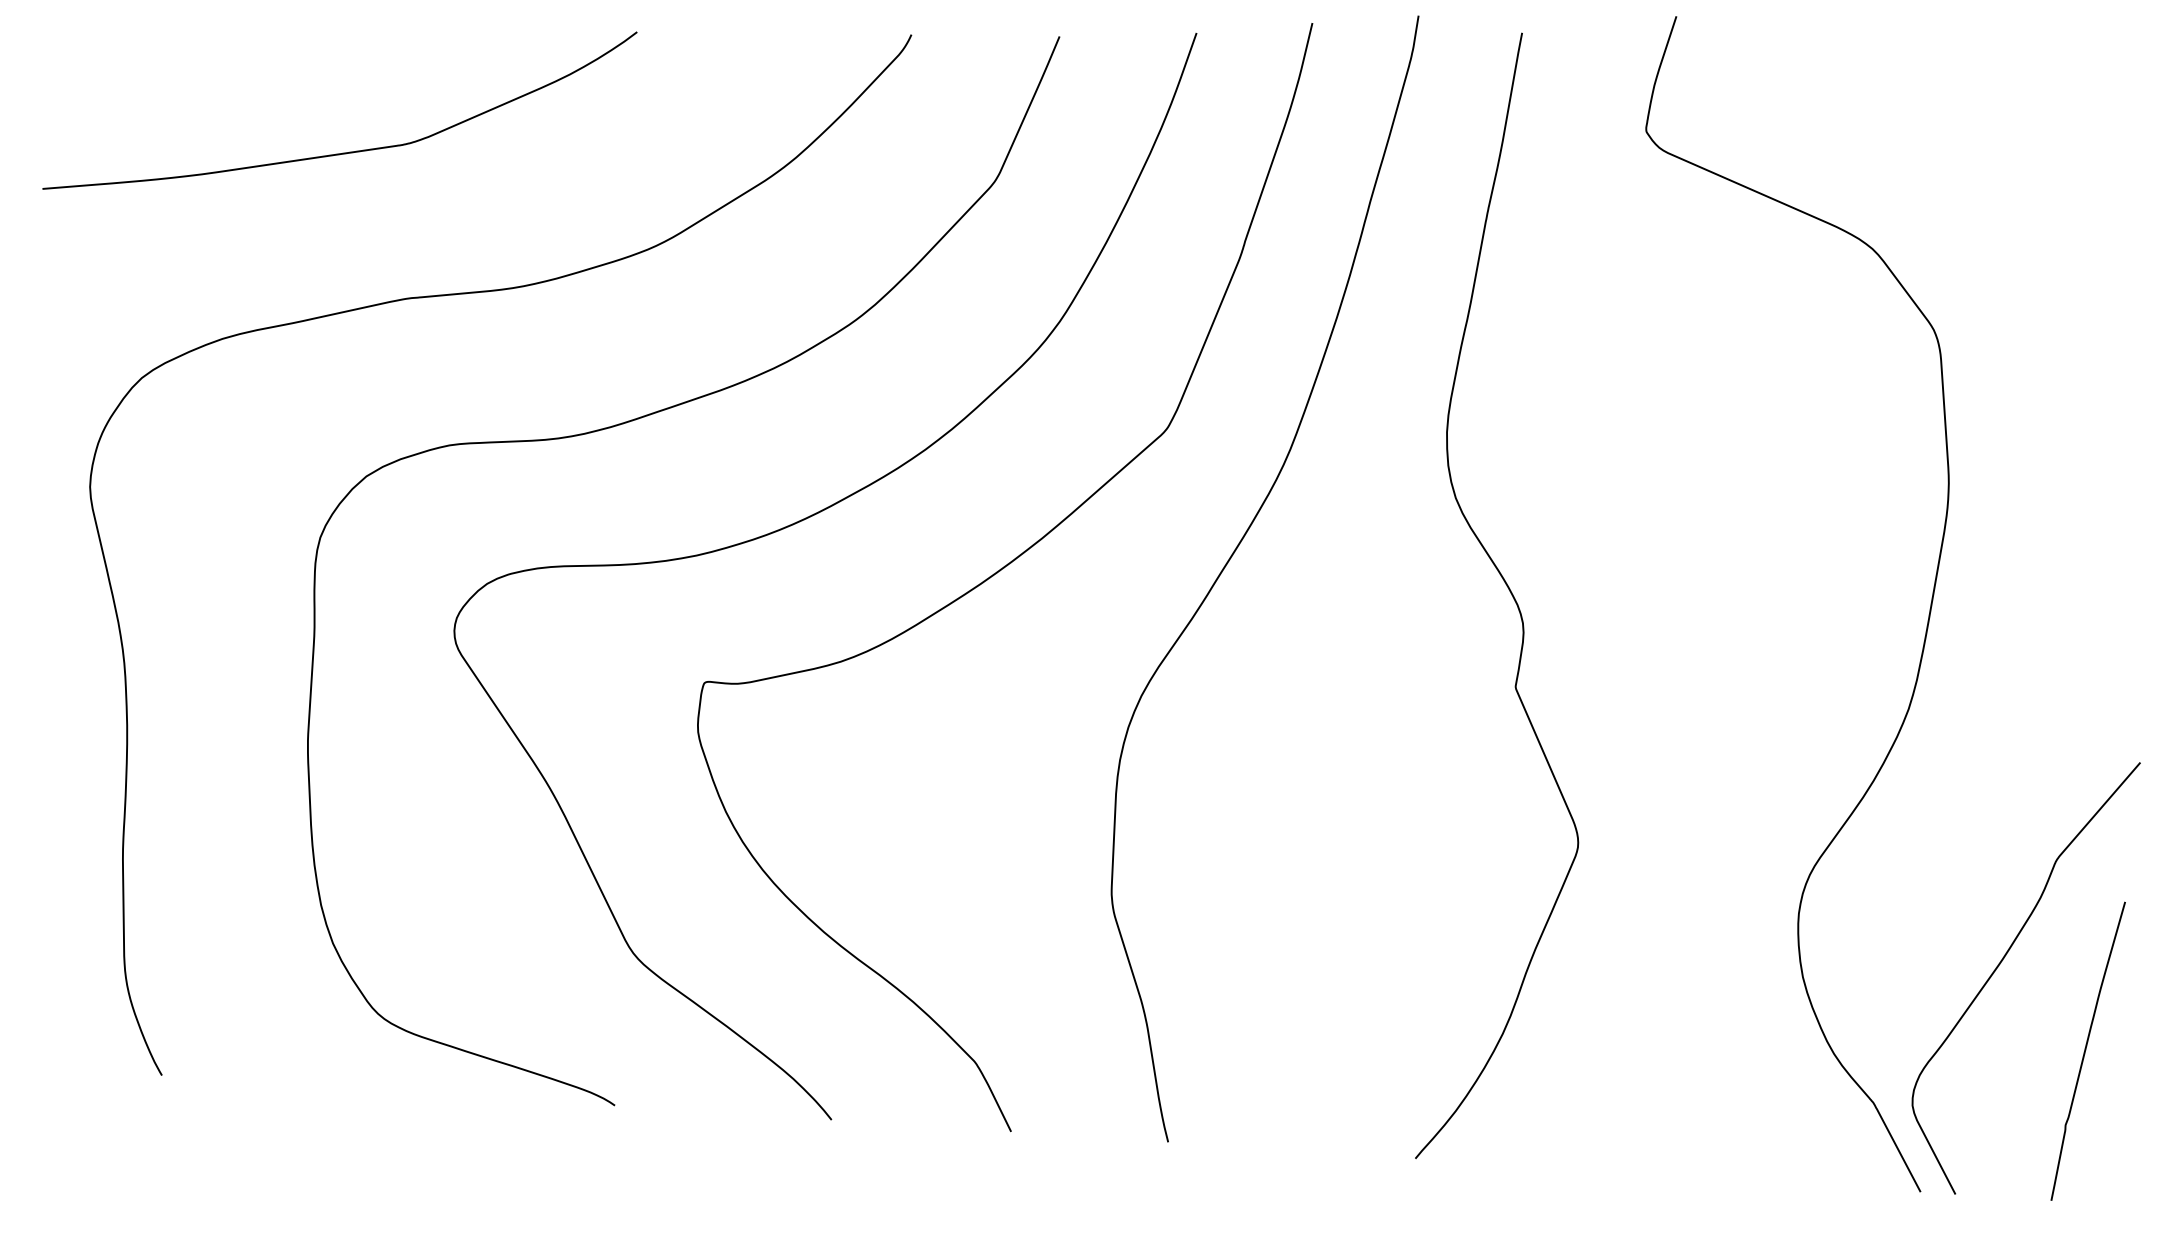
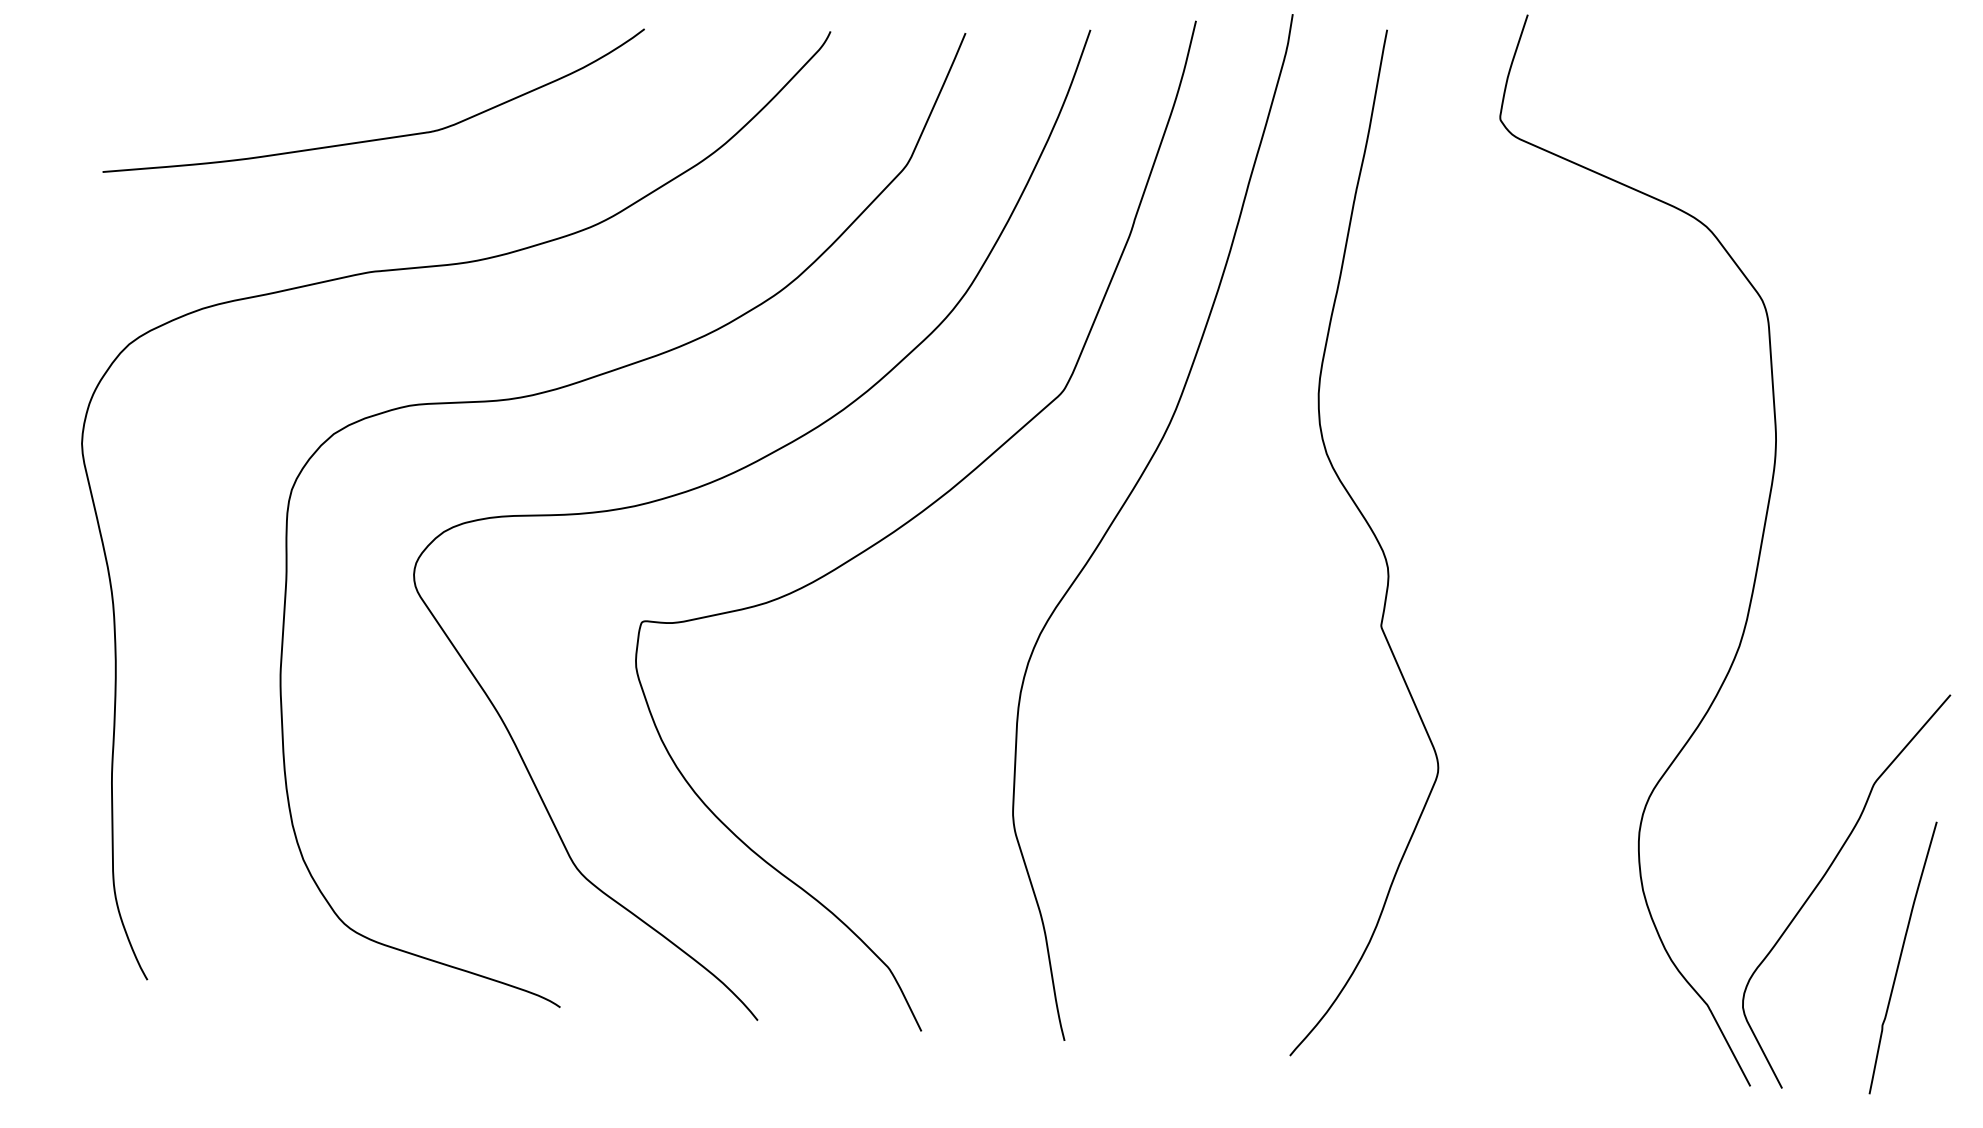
curve: (344, 152) -> (377, 138), moved

